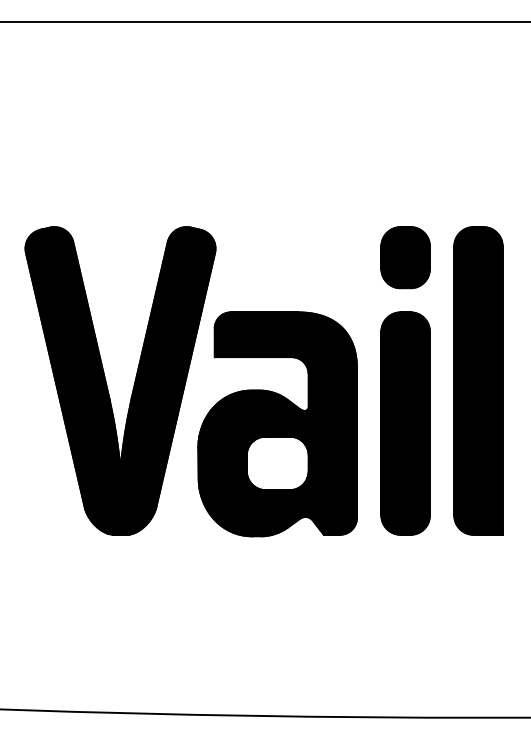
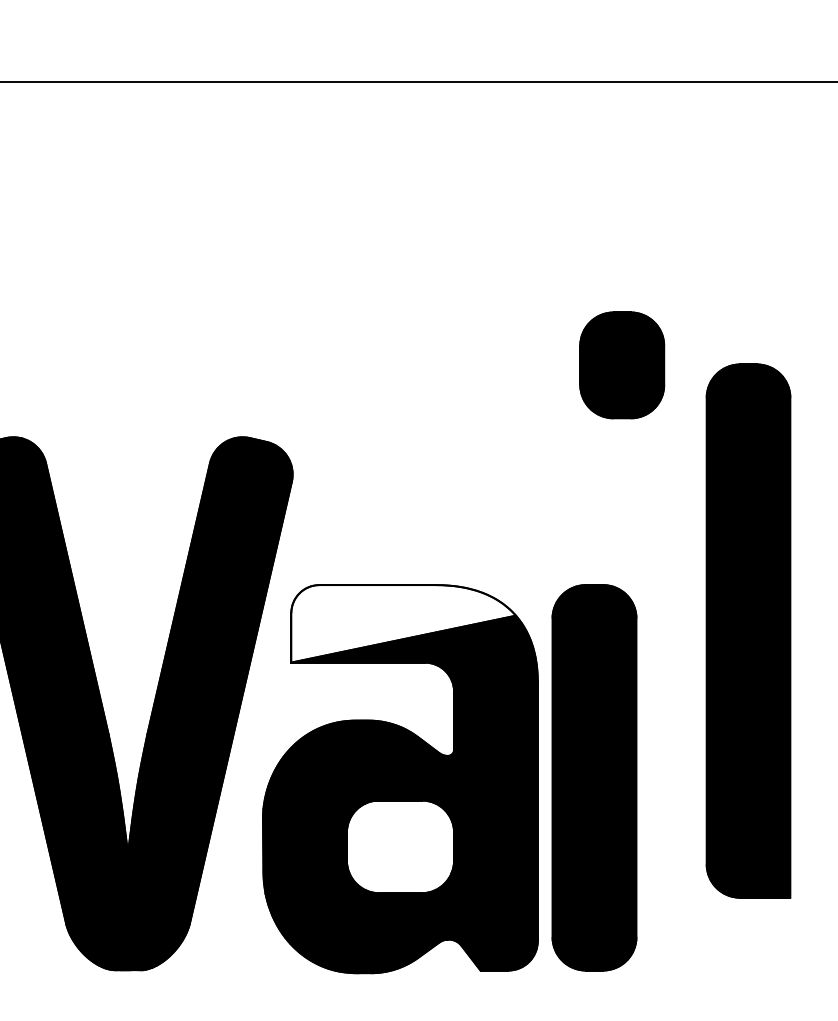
part: (405, 257) -> (622, 365), moved
fill: (279, 334) -> (403, 623), removed
part: (478, 380) -> (748, 630), moved
part: (405, 423) -> (594, 777), moved

